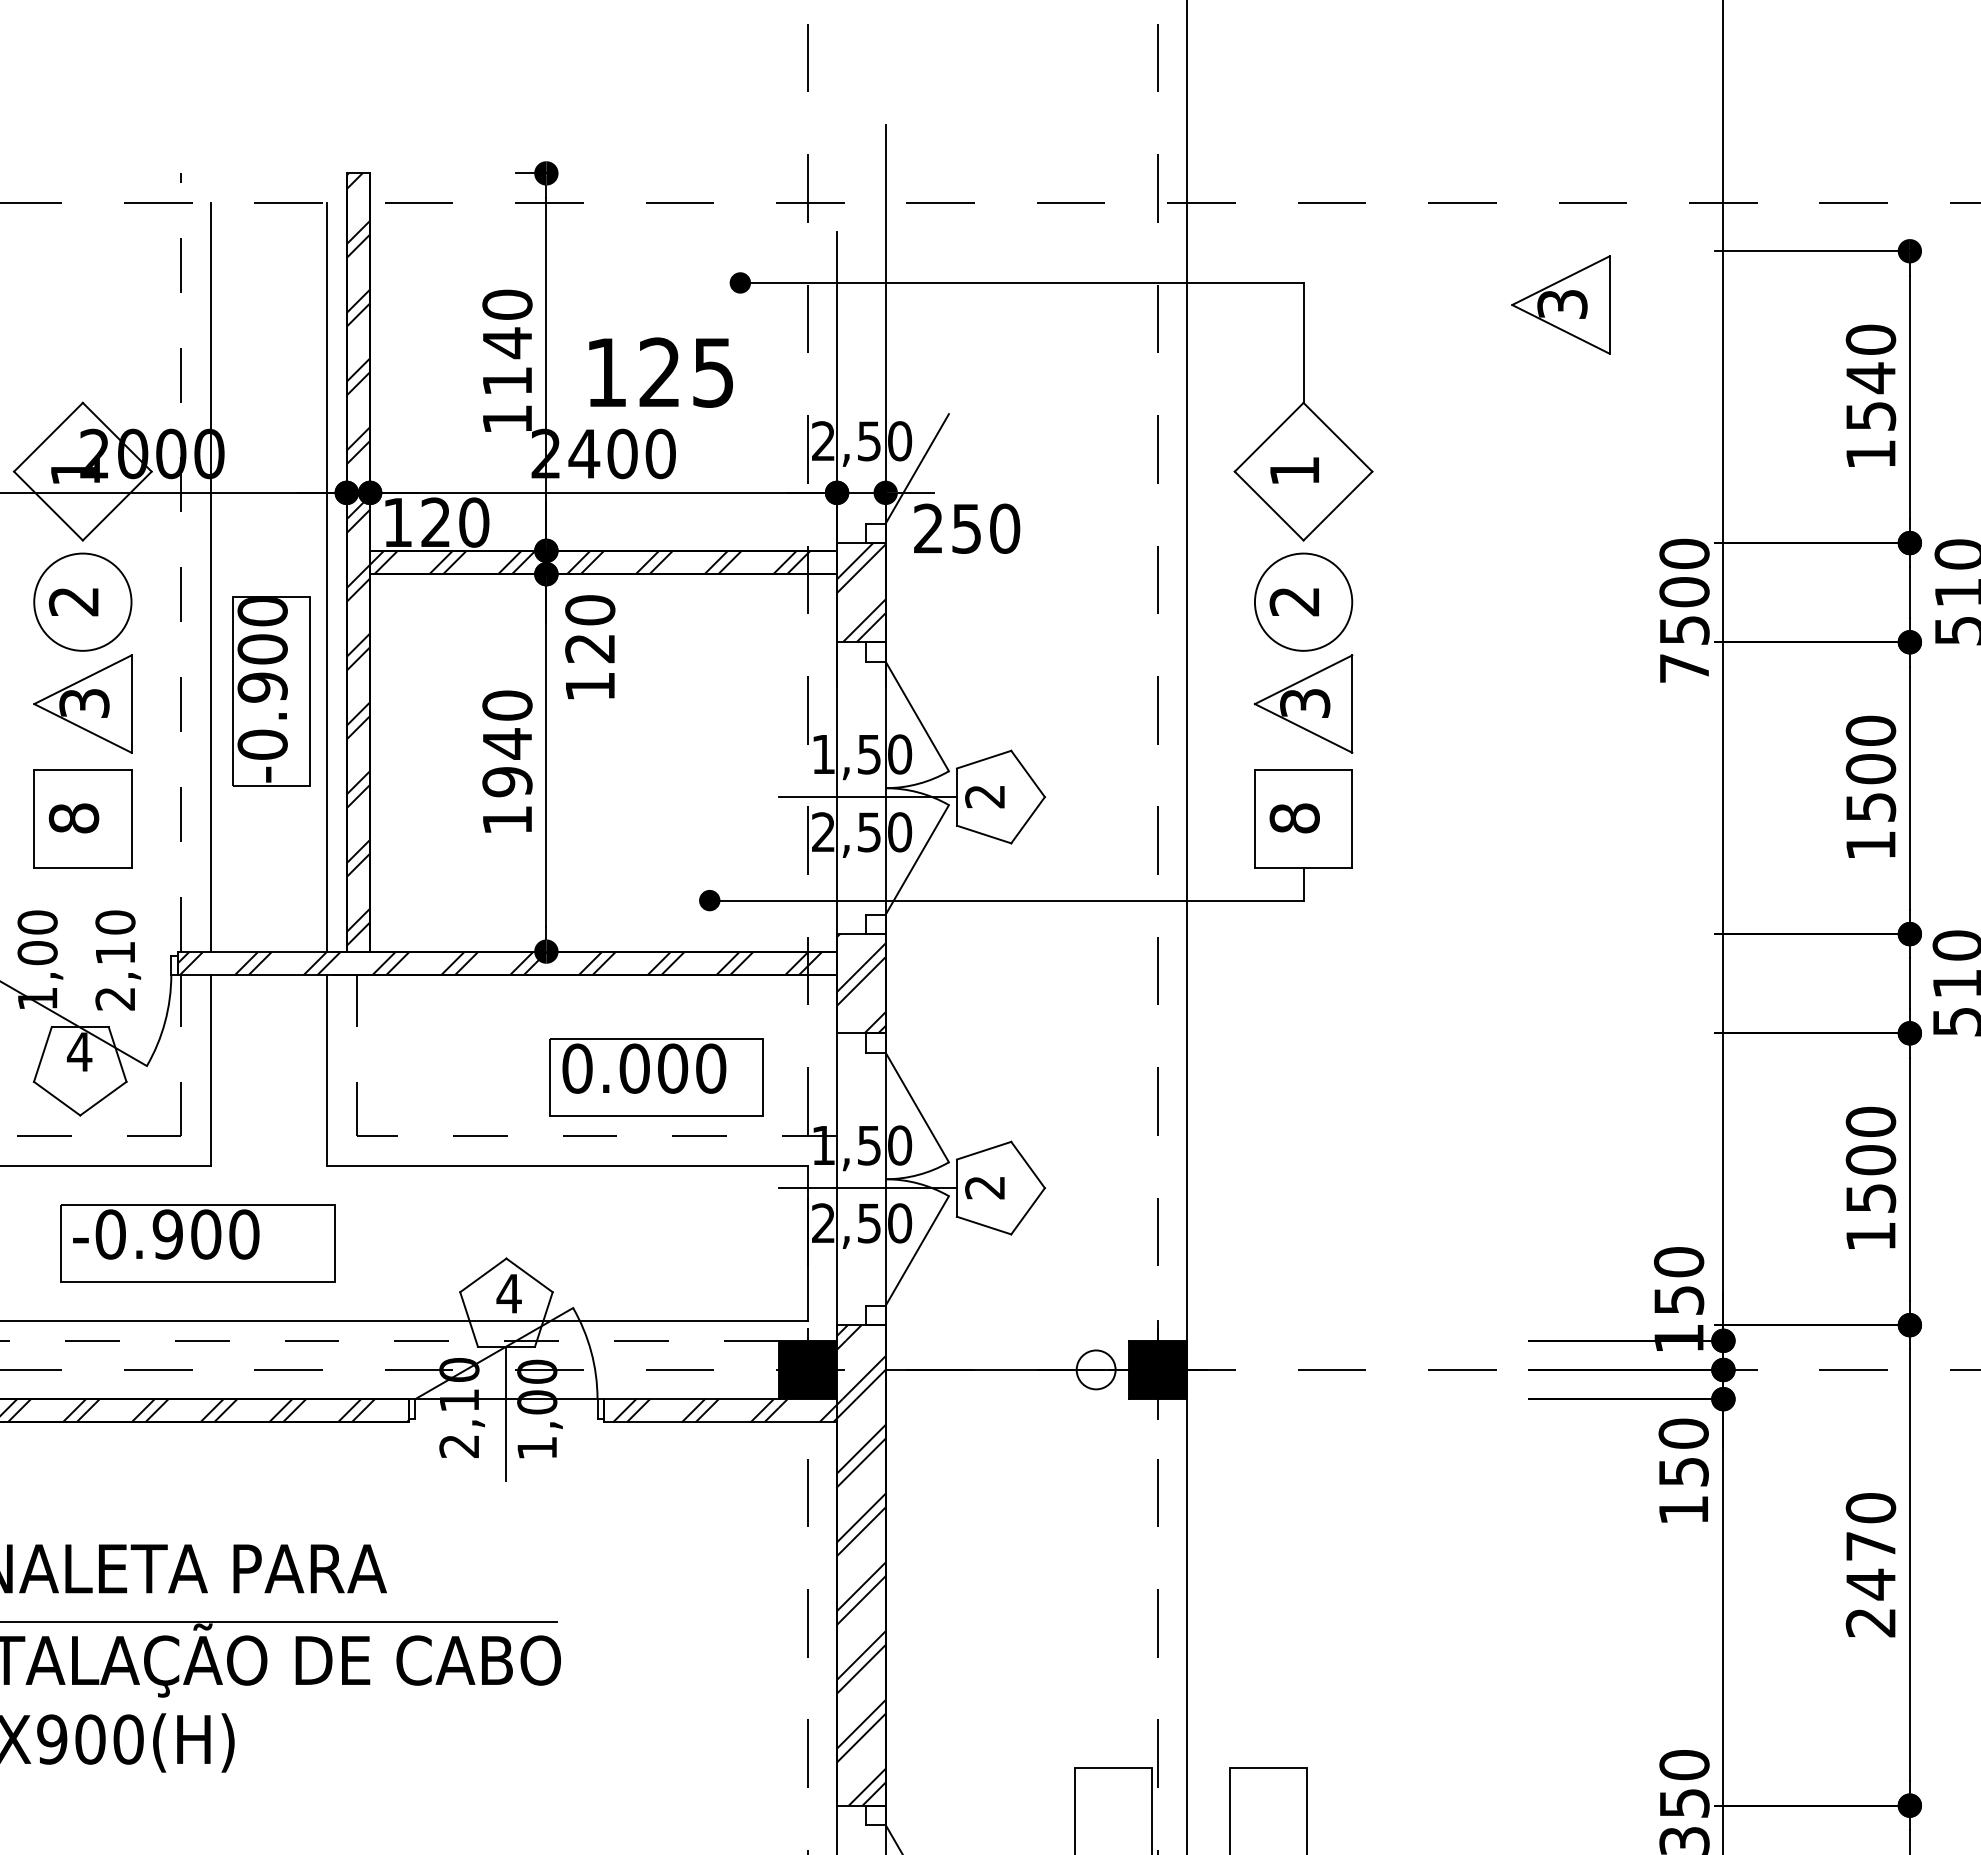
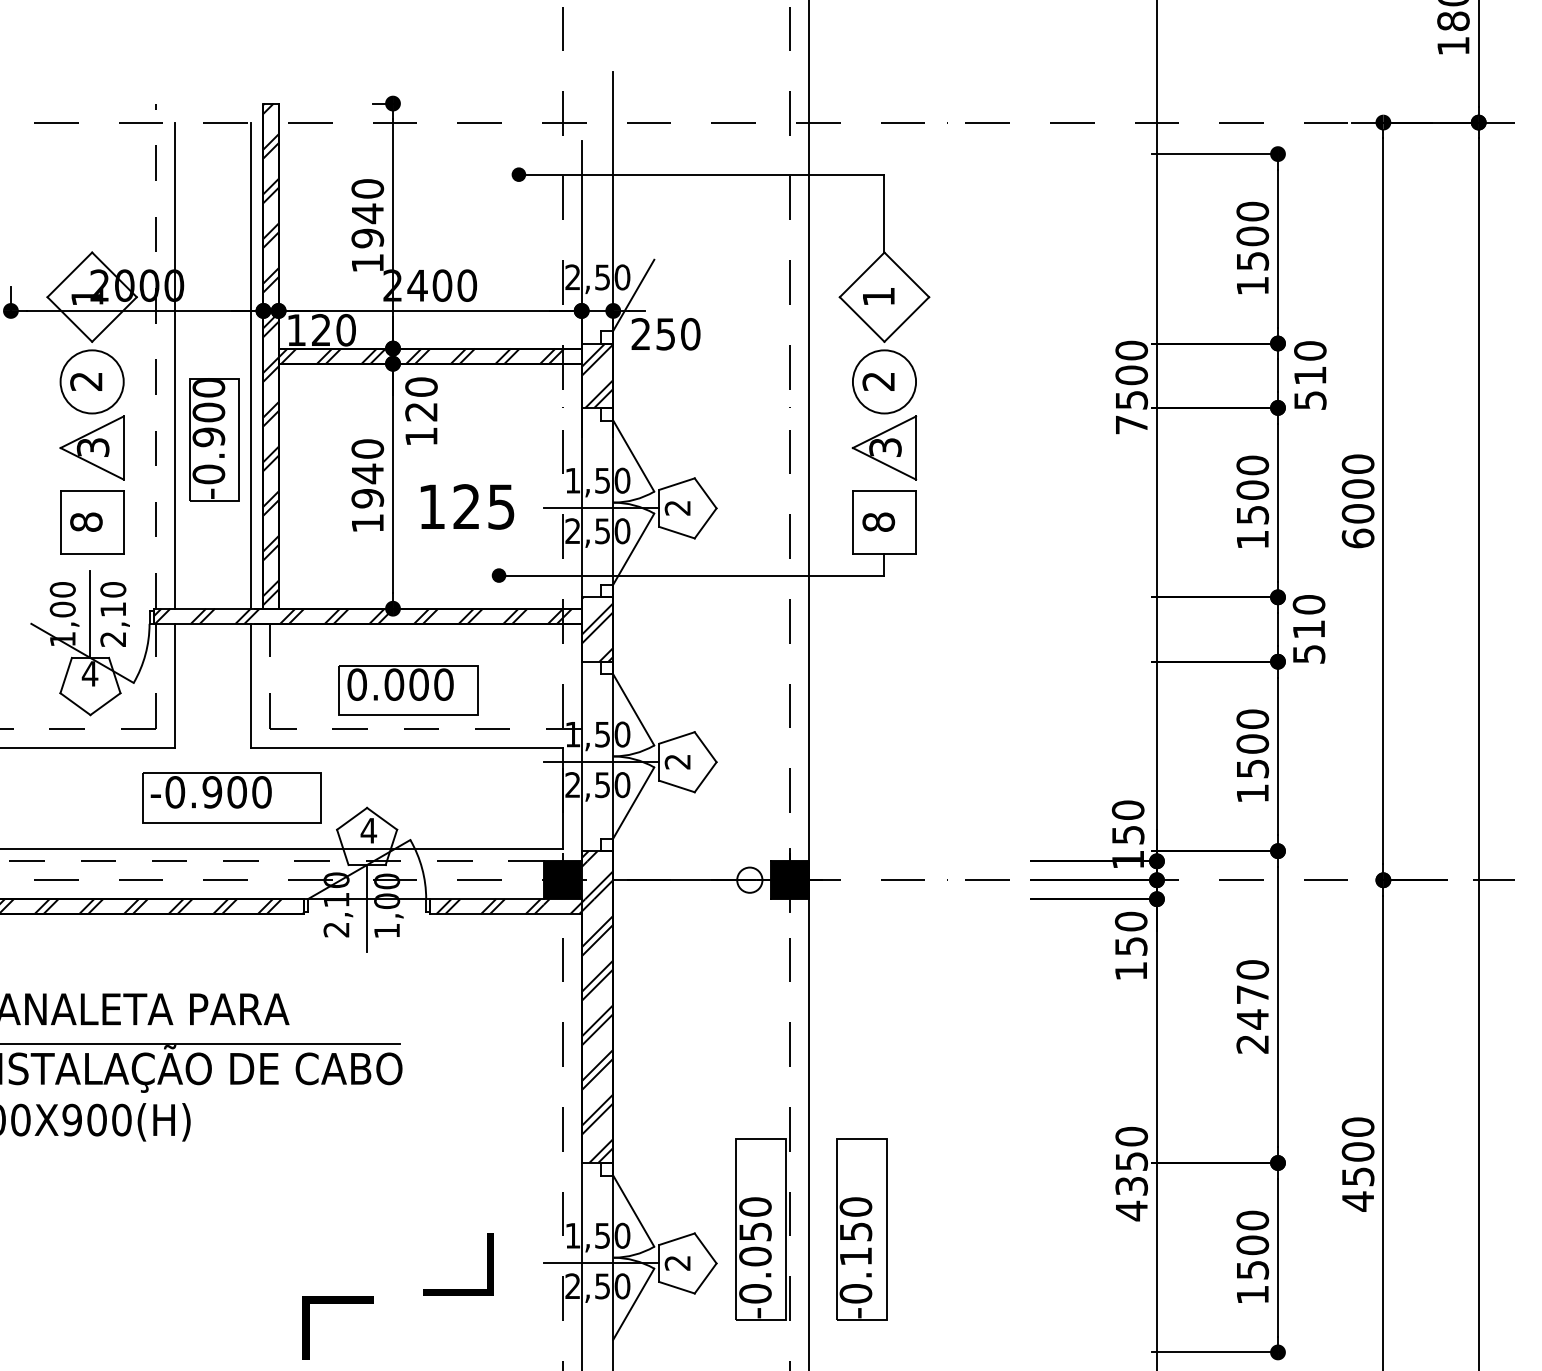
part: (1560, 304) -> (1051, 188), removed
text: (661, 372) -> (467, 506), moved
text: (1870, 378) -> (1252, 236), 1540 -> 1500
text: (507, 381) -> (367, 238), 1140 -> 1940
line: (80, 959) -> (90, 613), added
part: (656, 1077) -> (408, 690), moved
part: (197, 1242) -> (231, 797), moved

